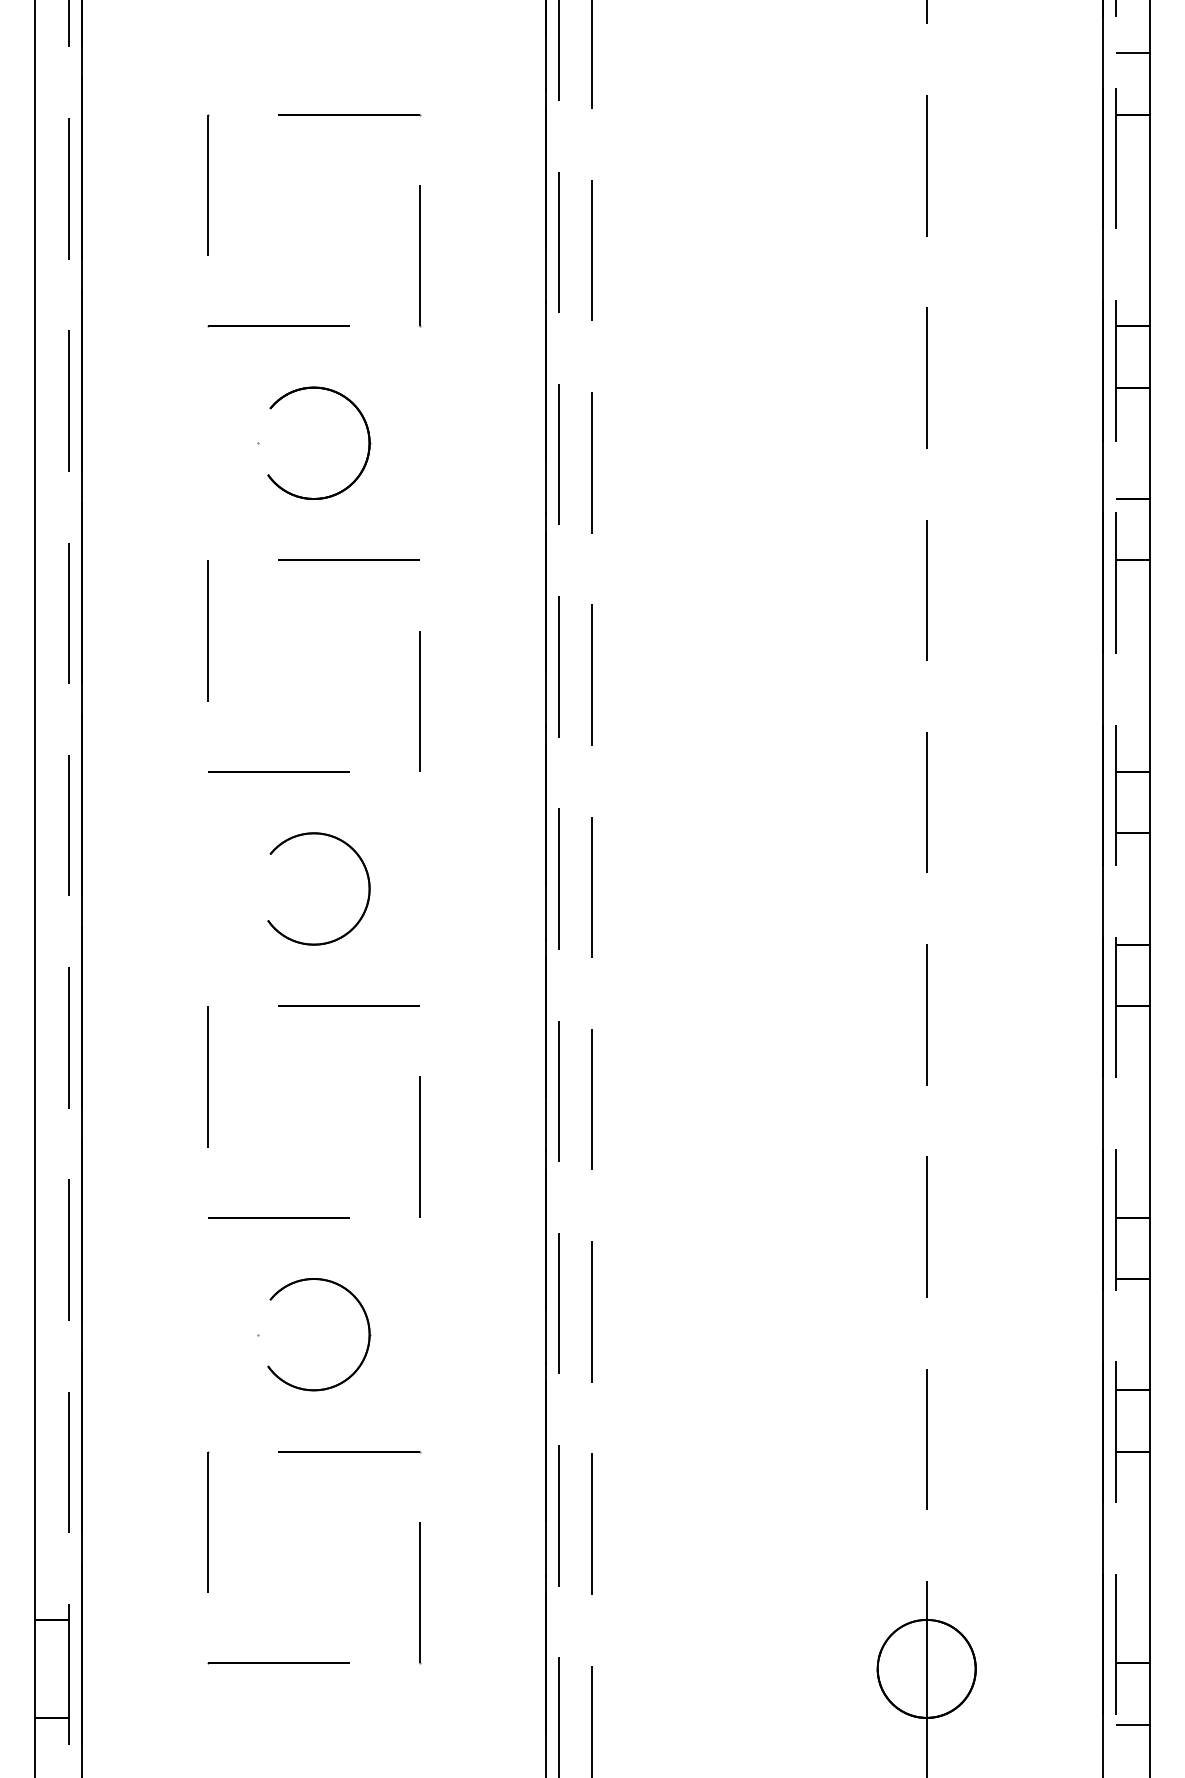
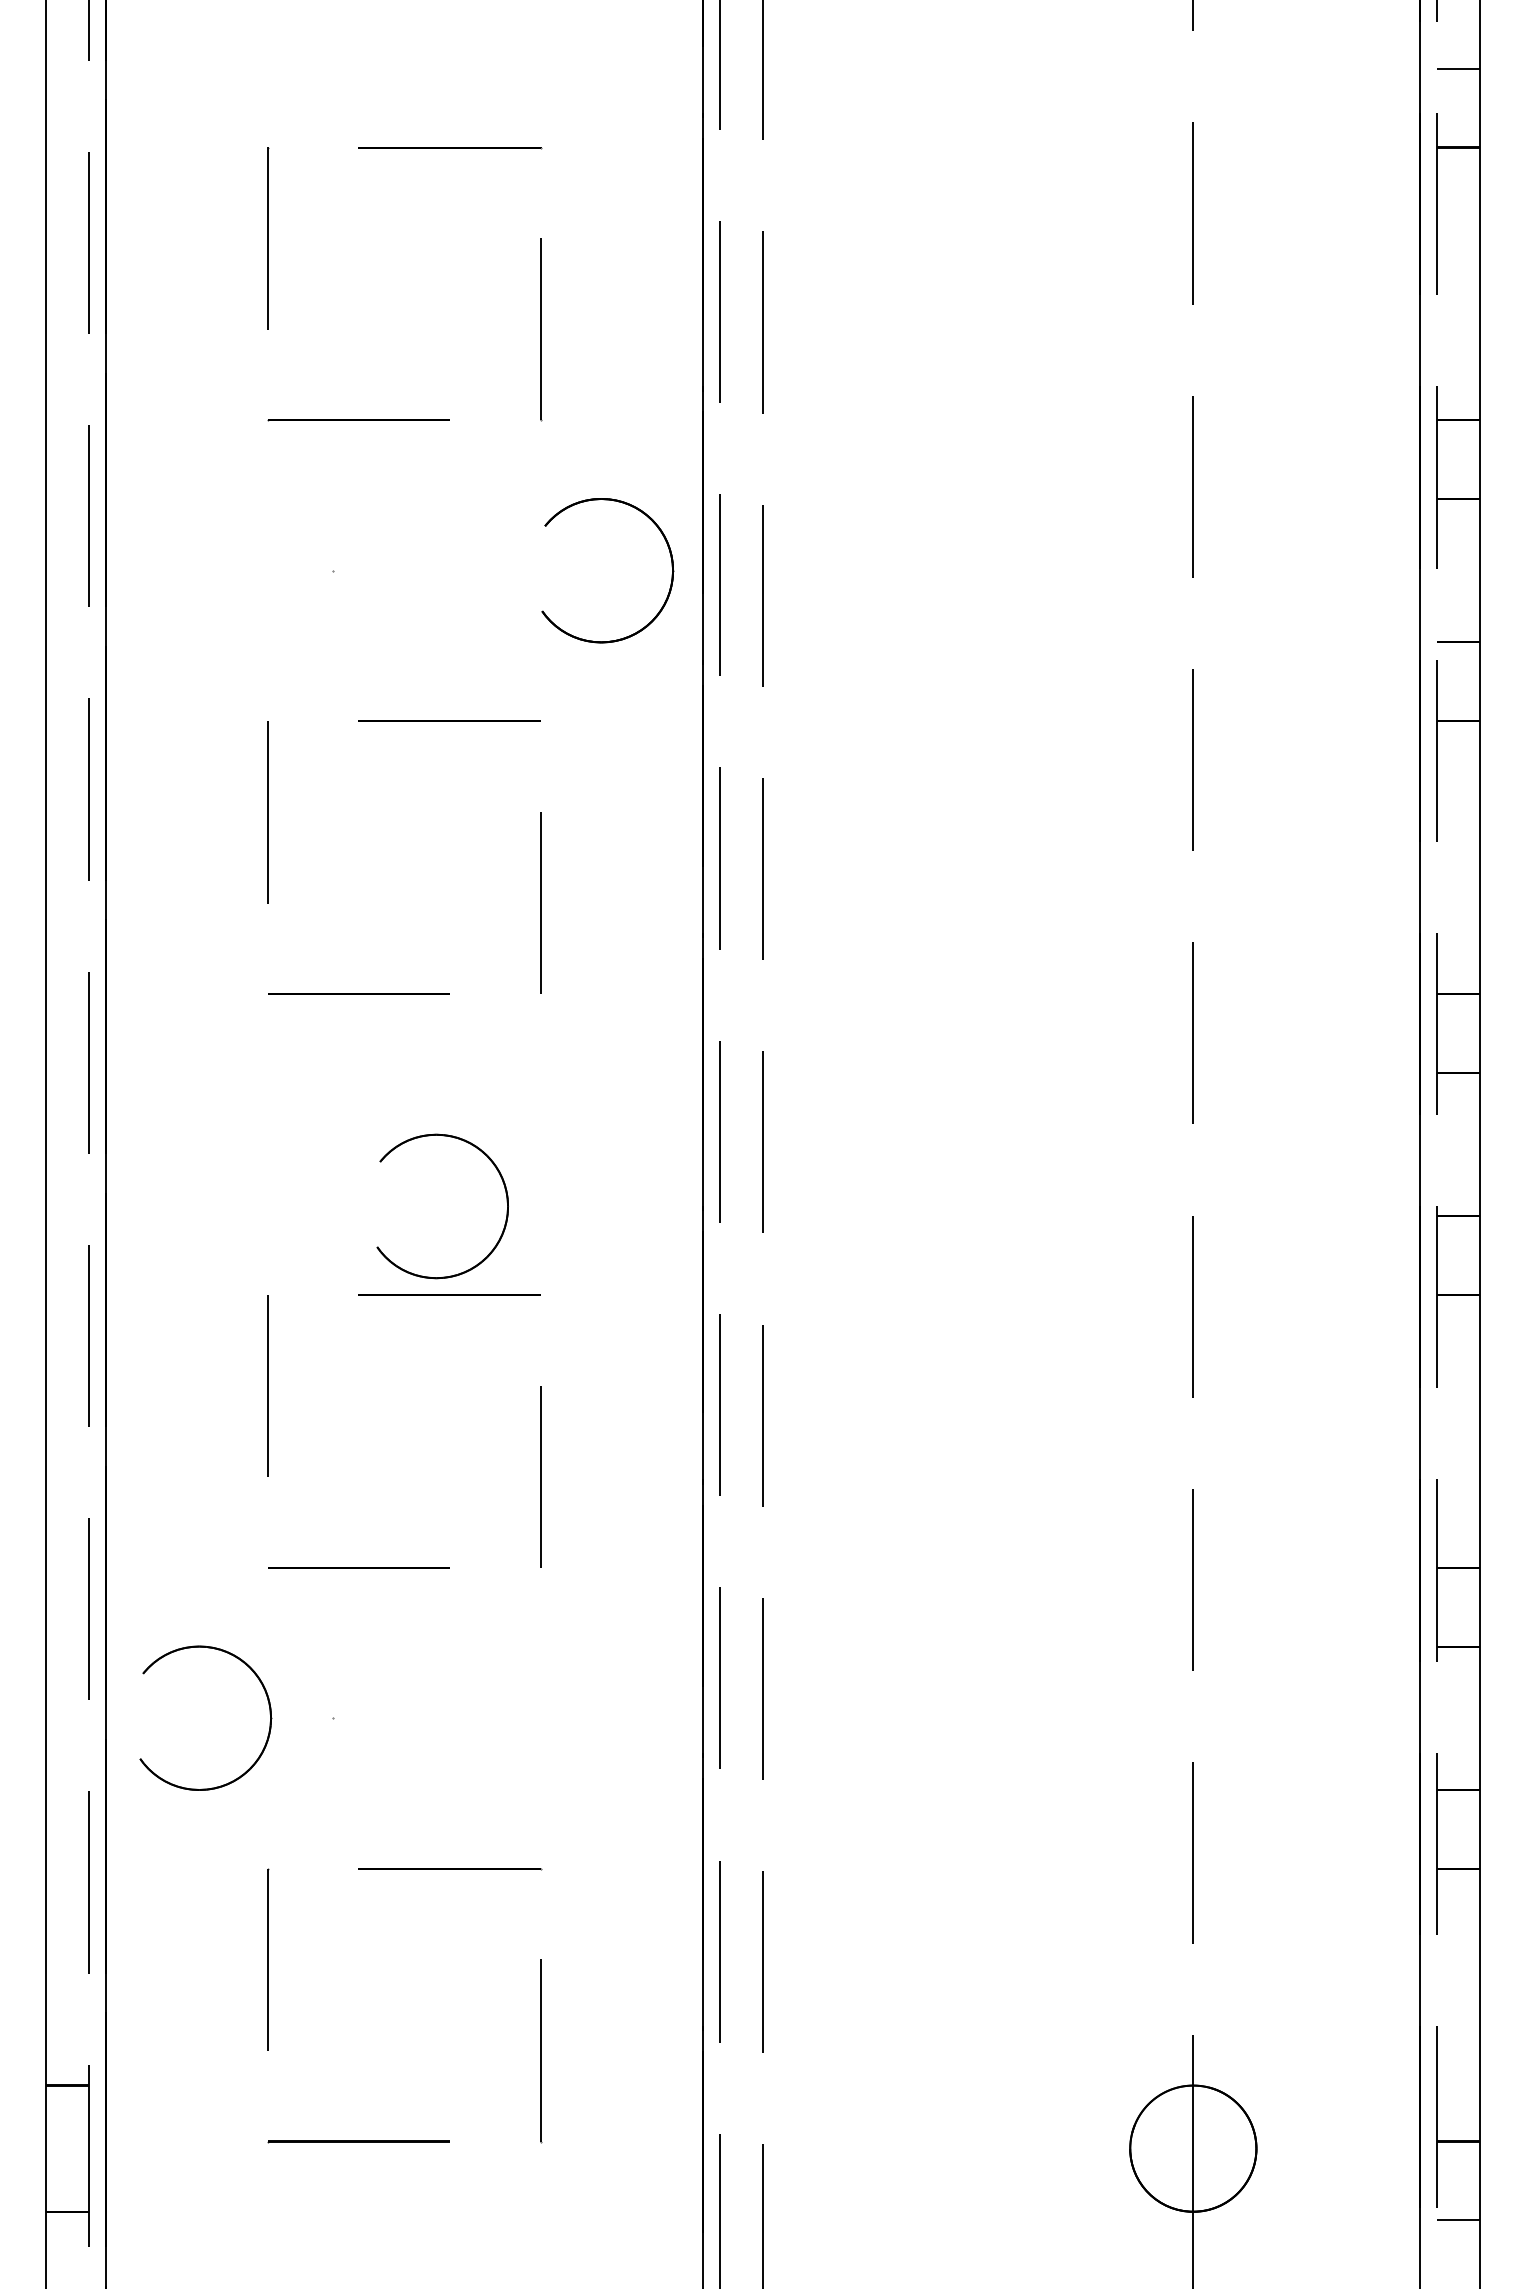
part: (368, 440) -> (671, 566), moved
part: (368, 885) -> (506, 1202), moved
part: (368, 1330) -> (269, 1713), moved

